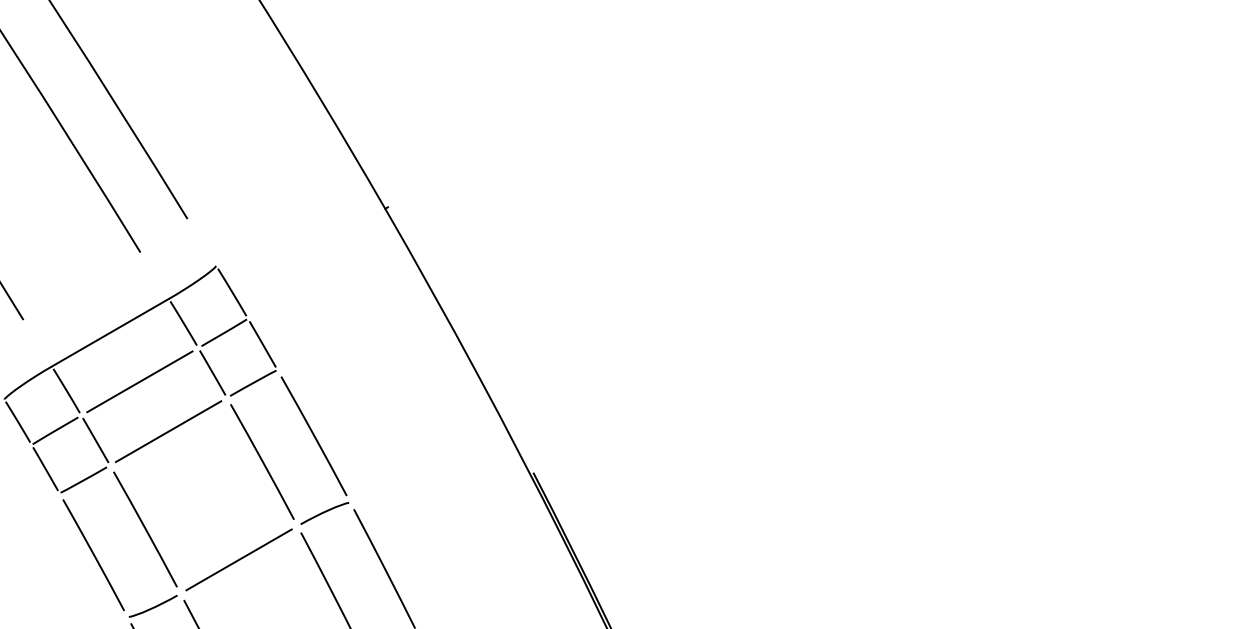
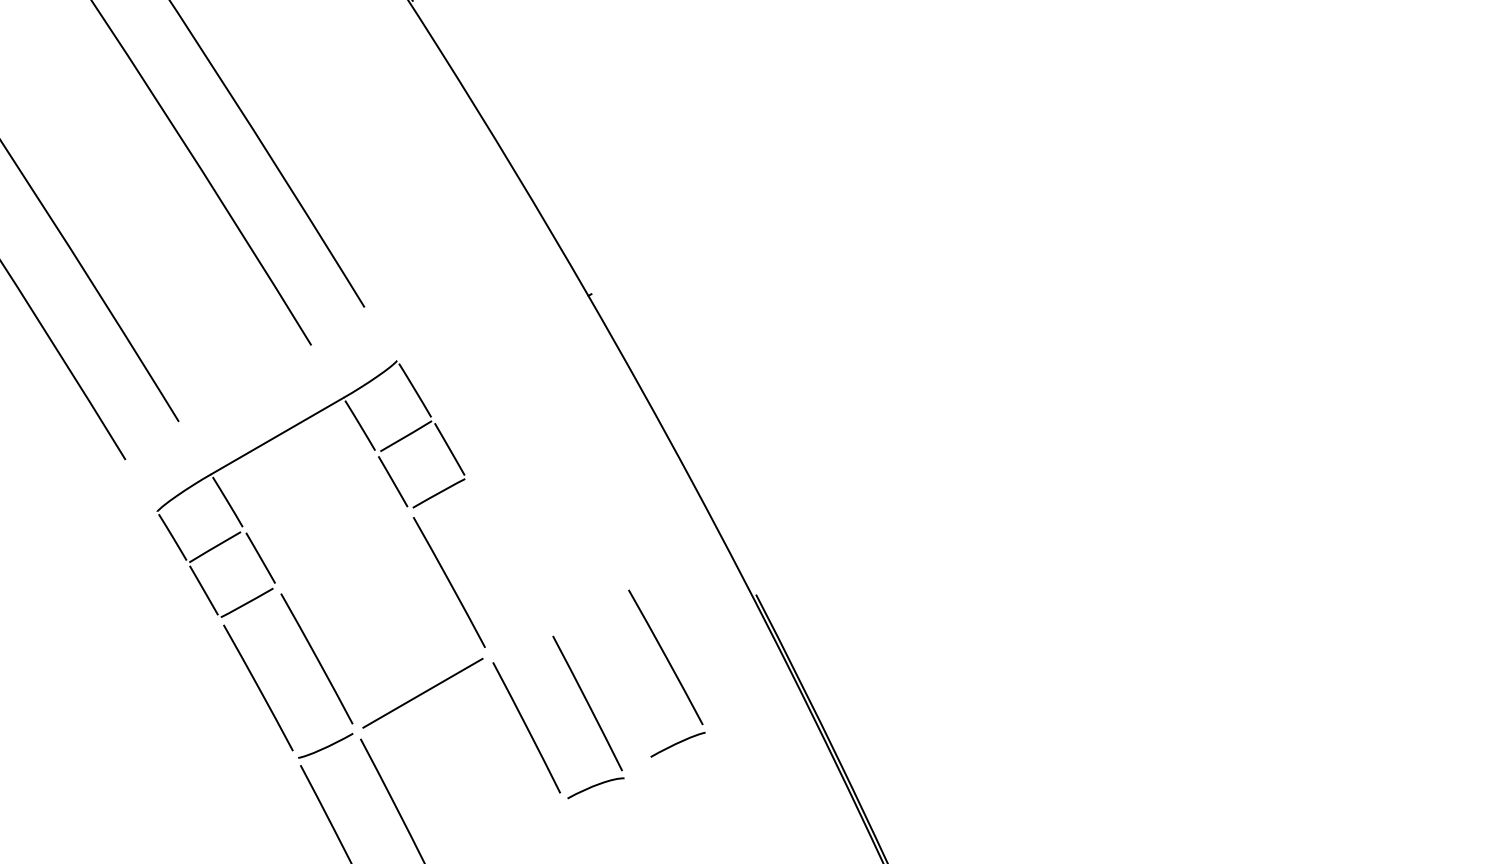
line: (139, 381) -> (310, 491), removed
line: (168, 431) -> (342, 547), removed
part: (319, 446) -> (671, 669), moved

